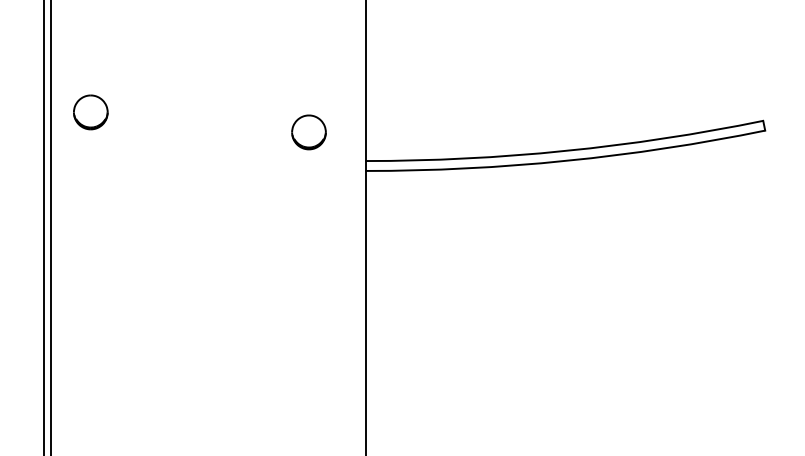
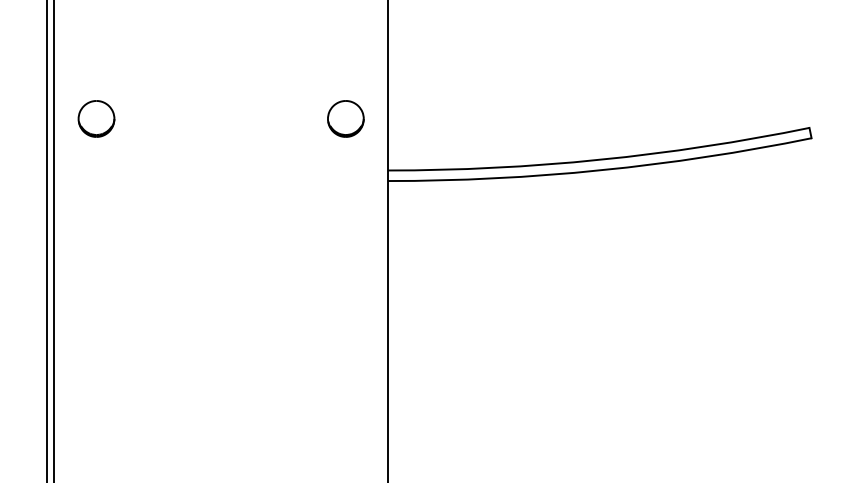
part: (308, 132) -> (345, 119), moved

